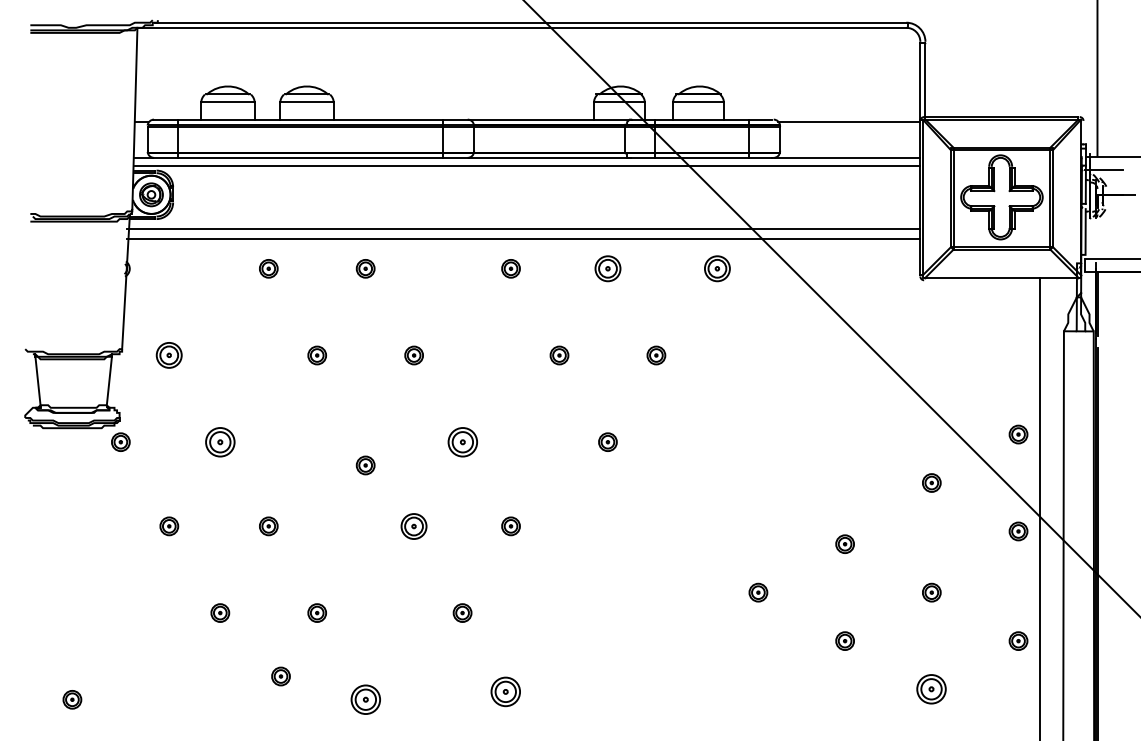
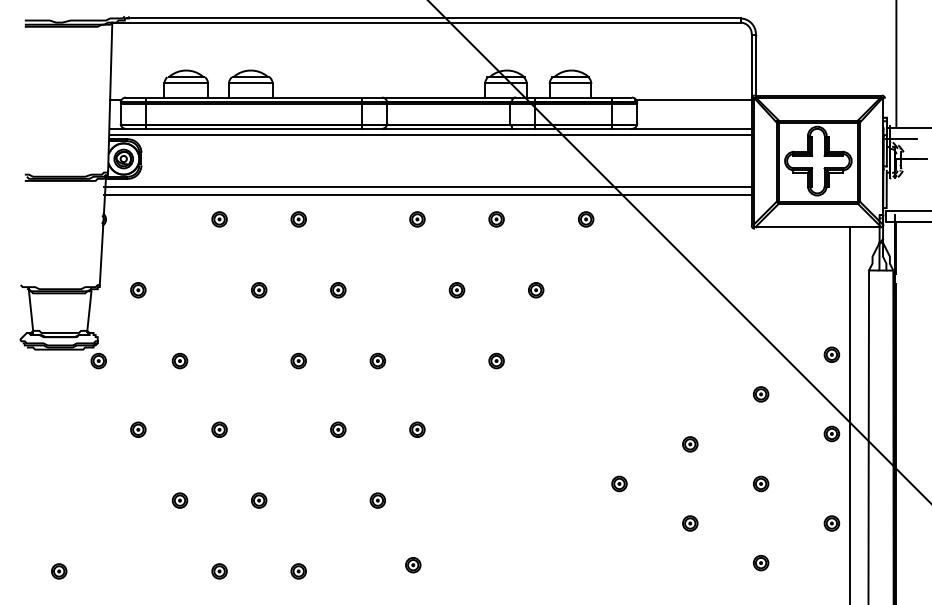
part: (607, 268) -> (496, 219), size x0.71
part: (718, 268) -> (586, 219), size x0.71
part: (169, 355) -> (138, 290), size x0.71
part: (219, 441) -> (179, 360), size x0.62
part: (462, 441) -> (377, 360), size x0.62
part: (365, 464) -> (298, 360), moved
part: (414, 525) -> (338, 429), size x0.71
part: (280, 676) -> (219, 571), moved
part: (932, 690) -> (761, 563), size x0.62
part: (506, 692) -> (413, 565), size x0.62
part: (365, 699) -> (298, 571), size x0.62

